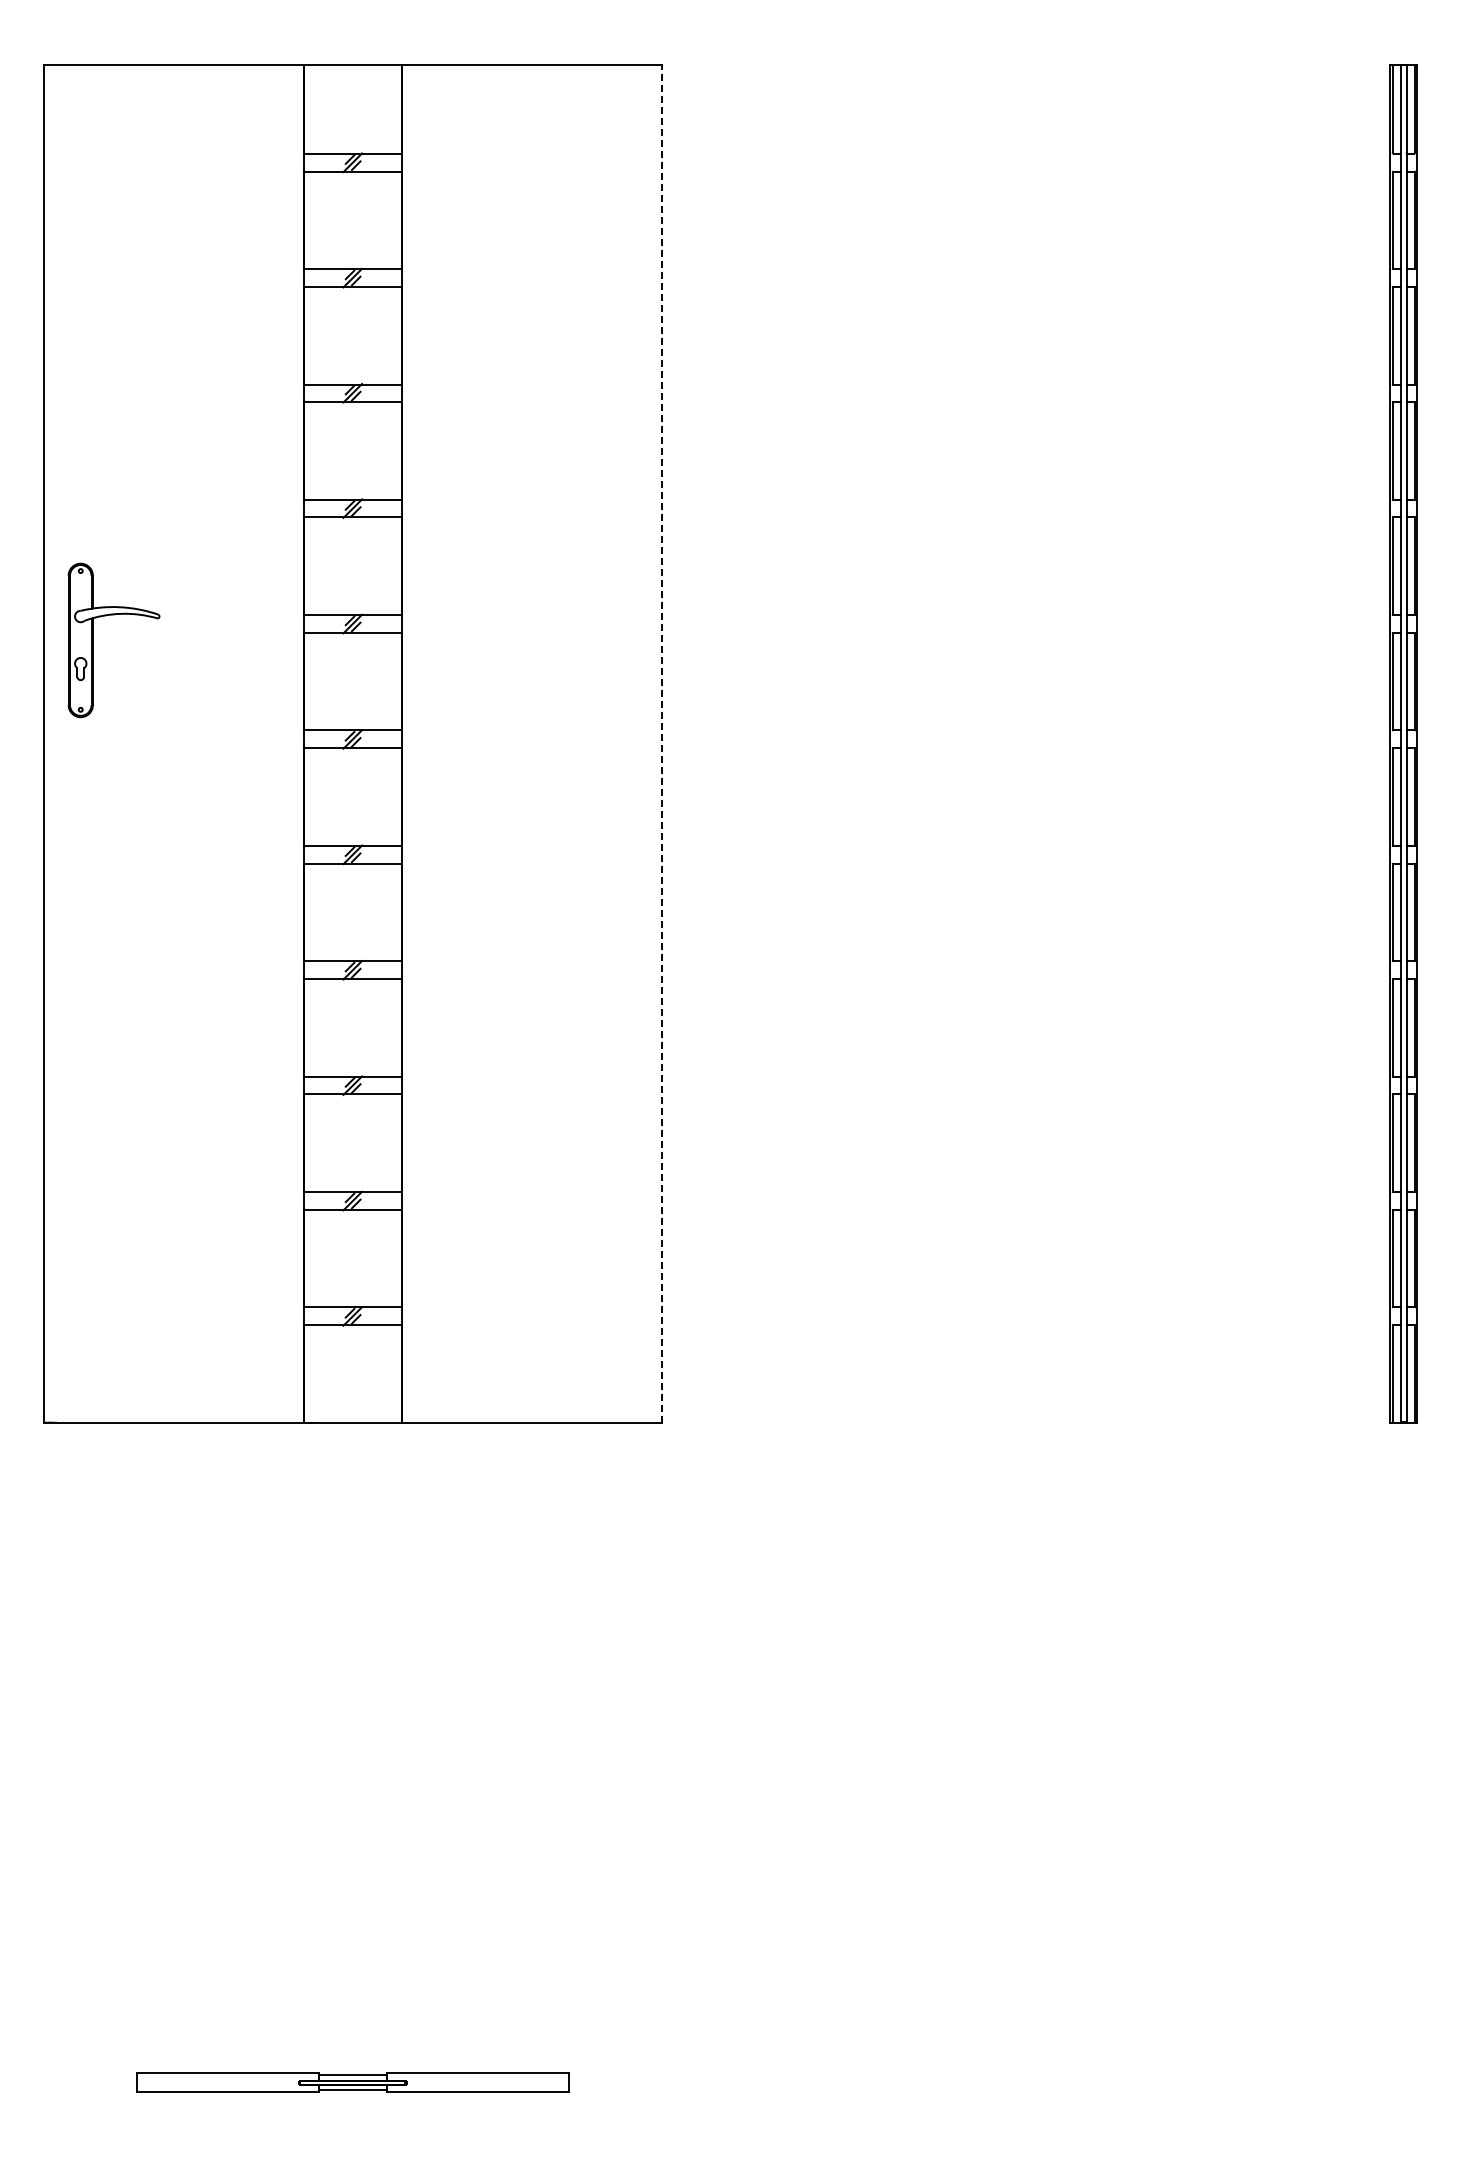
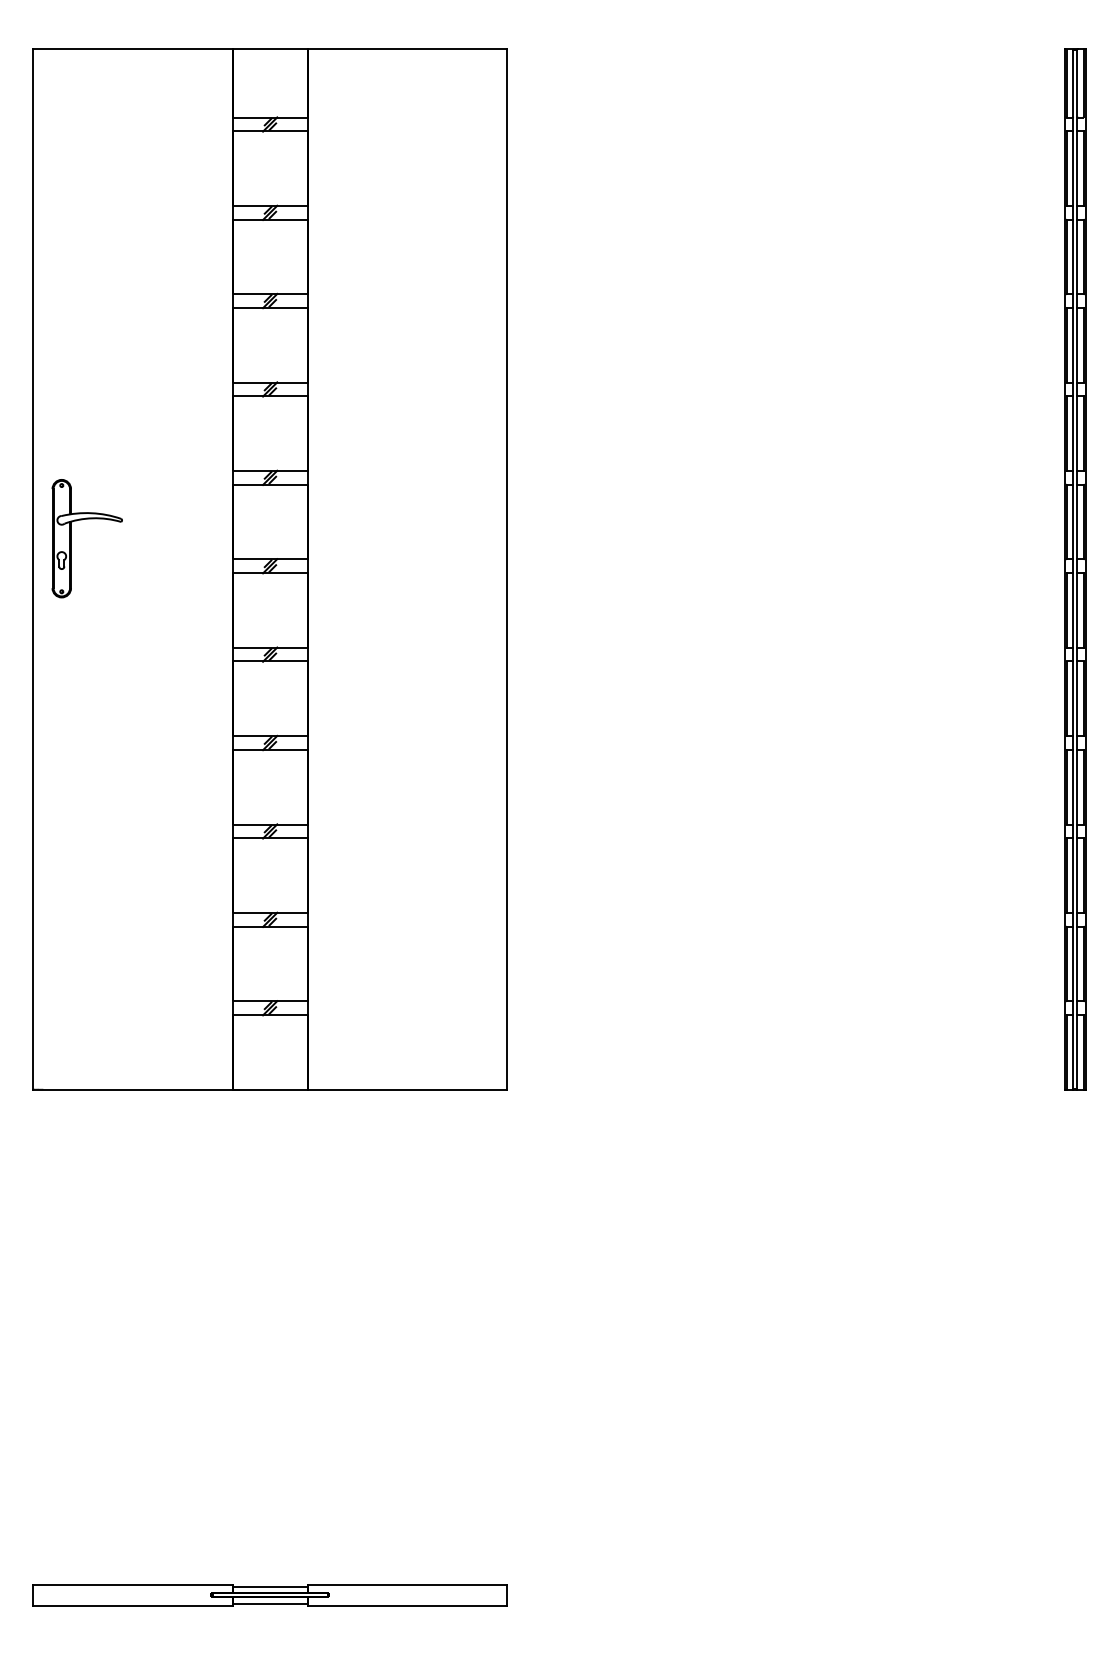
part: (93, 640) -> (71, 538), moved
line: (661, 743) -> (506, 569), dashed -> solid
part: (352, 2082) -> (269, 1595), size x1.43

